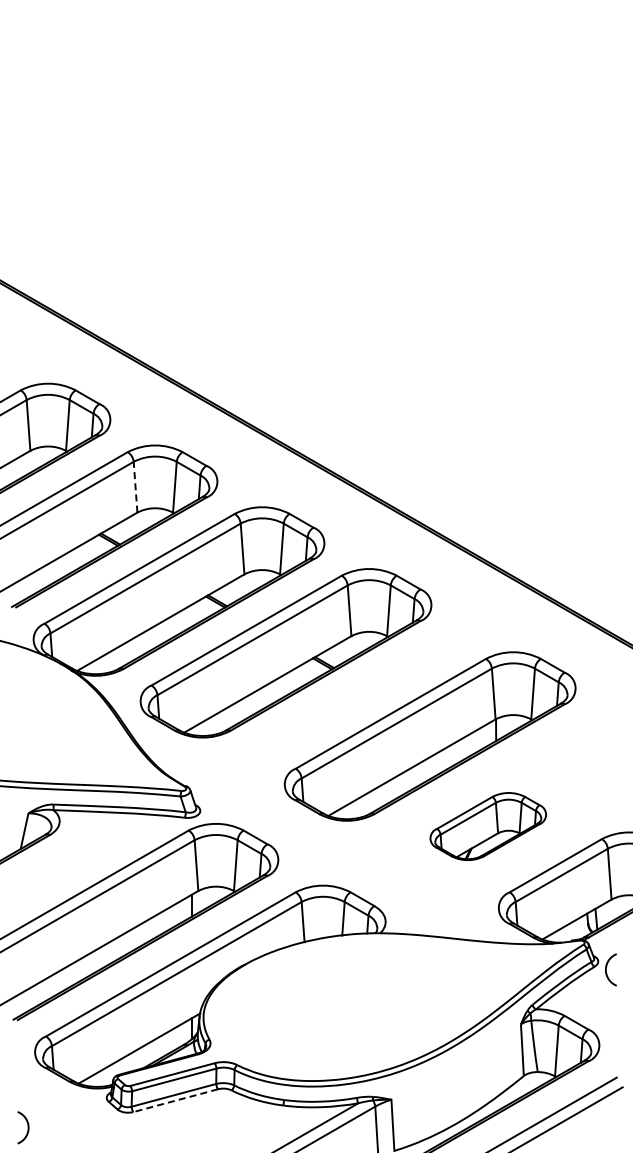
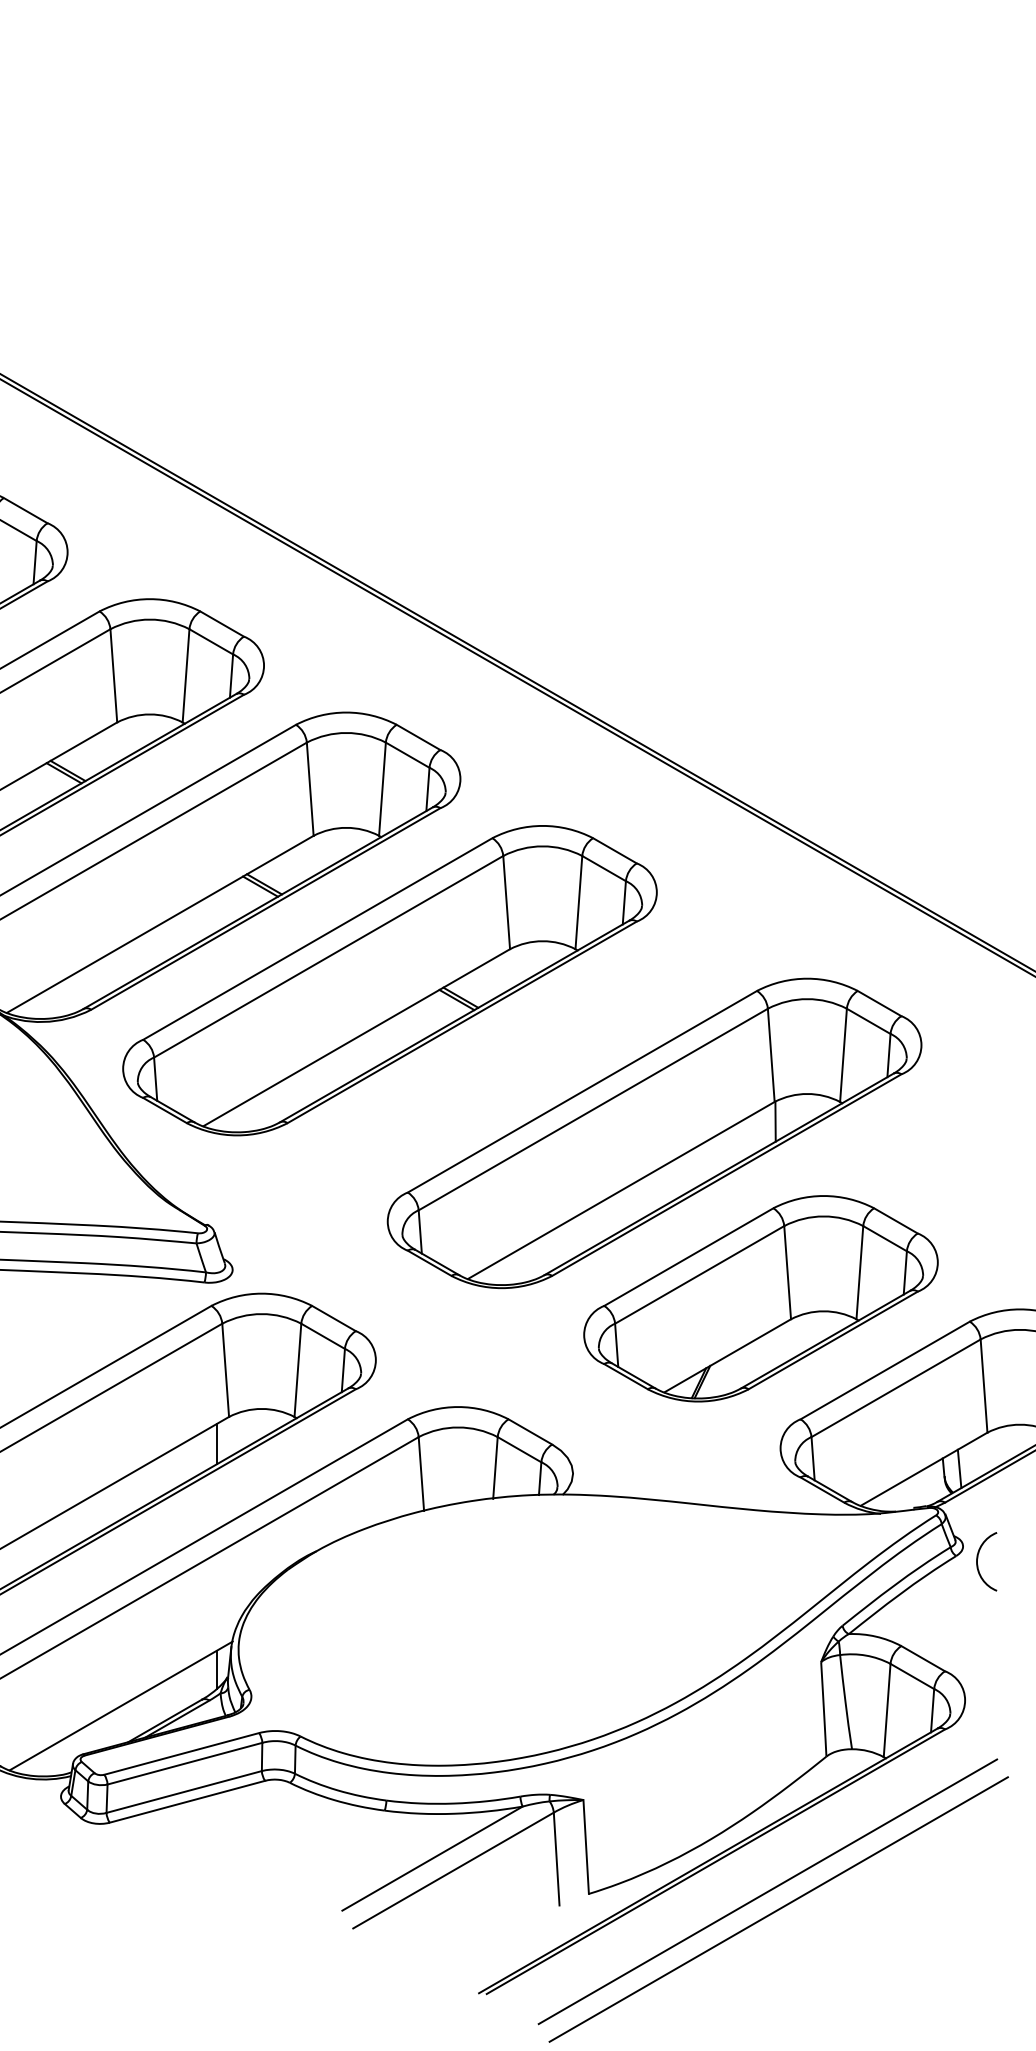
line: (135, 486) -> (113, 674), dashed -> solid
part: (488, 826) -> (761, 1298), size x1.67
line: (175, 1100) -> (187, 1801), dashed -> solid

